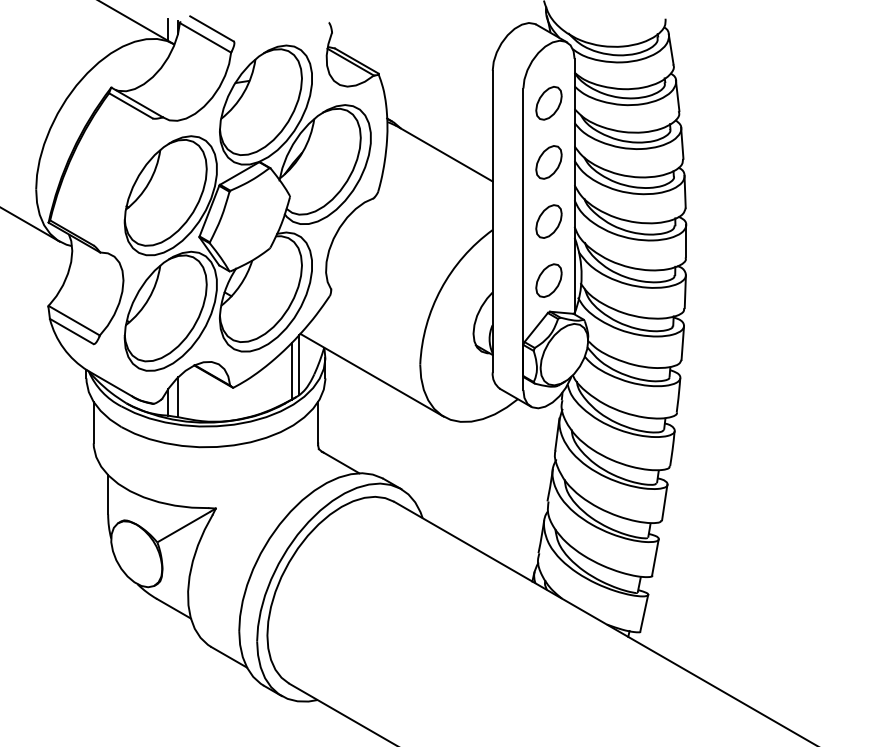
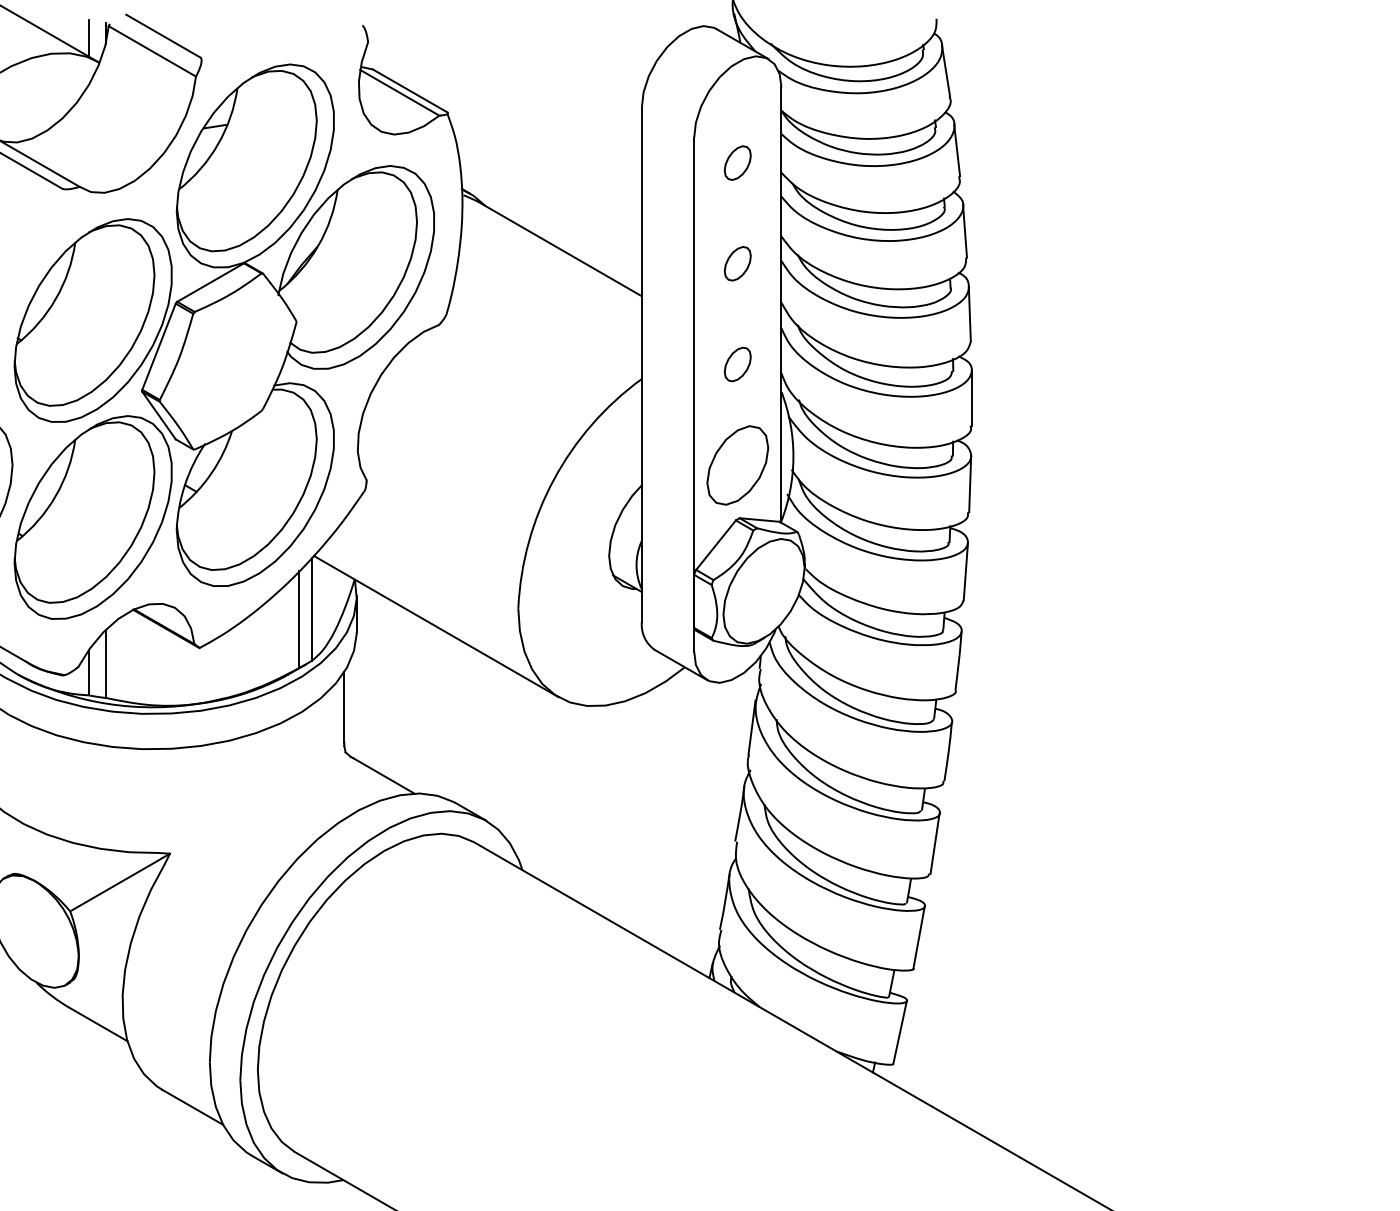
part: (548, 103) -> (736, 163), size x0.6
part: (548, 162) -> (736, 263), size x0.6
part: (548, 221) -> (736, 364), size x0.6
part: (548, 280) -> (736, 464), size x1.4

